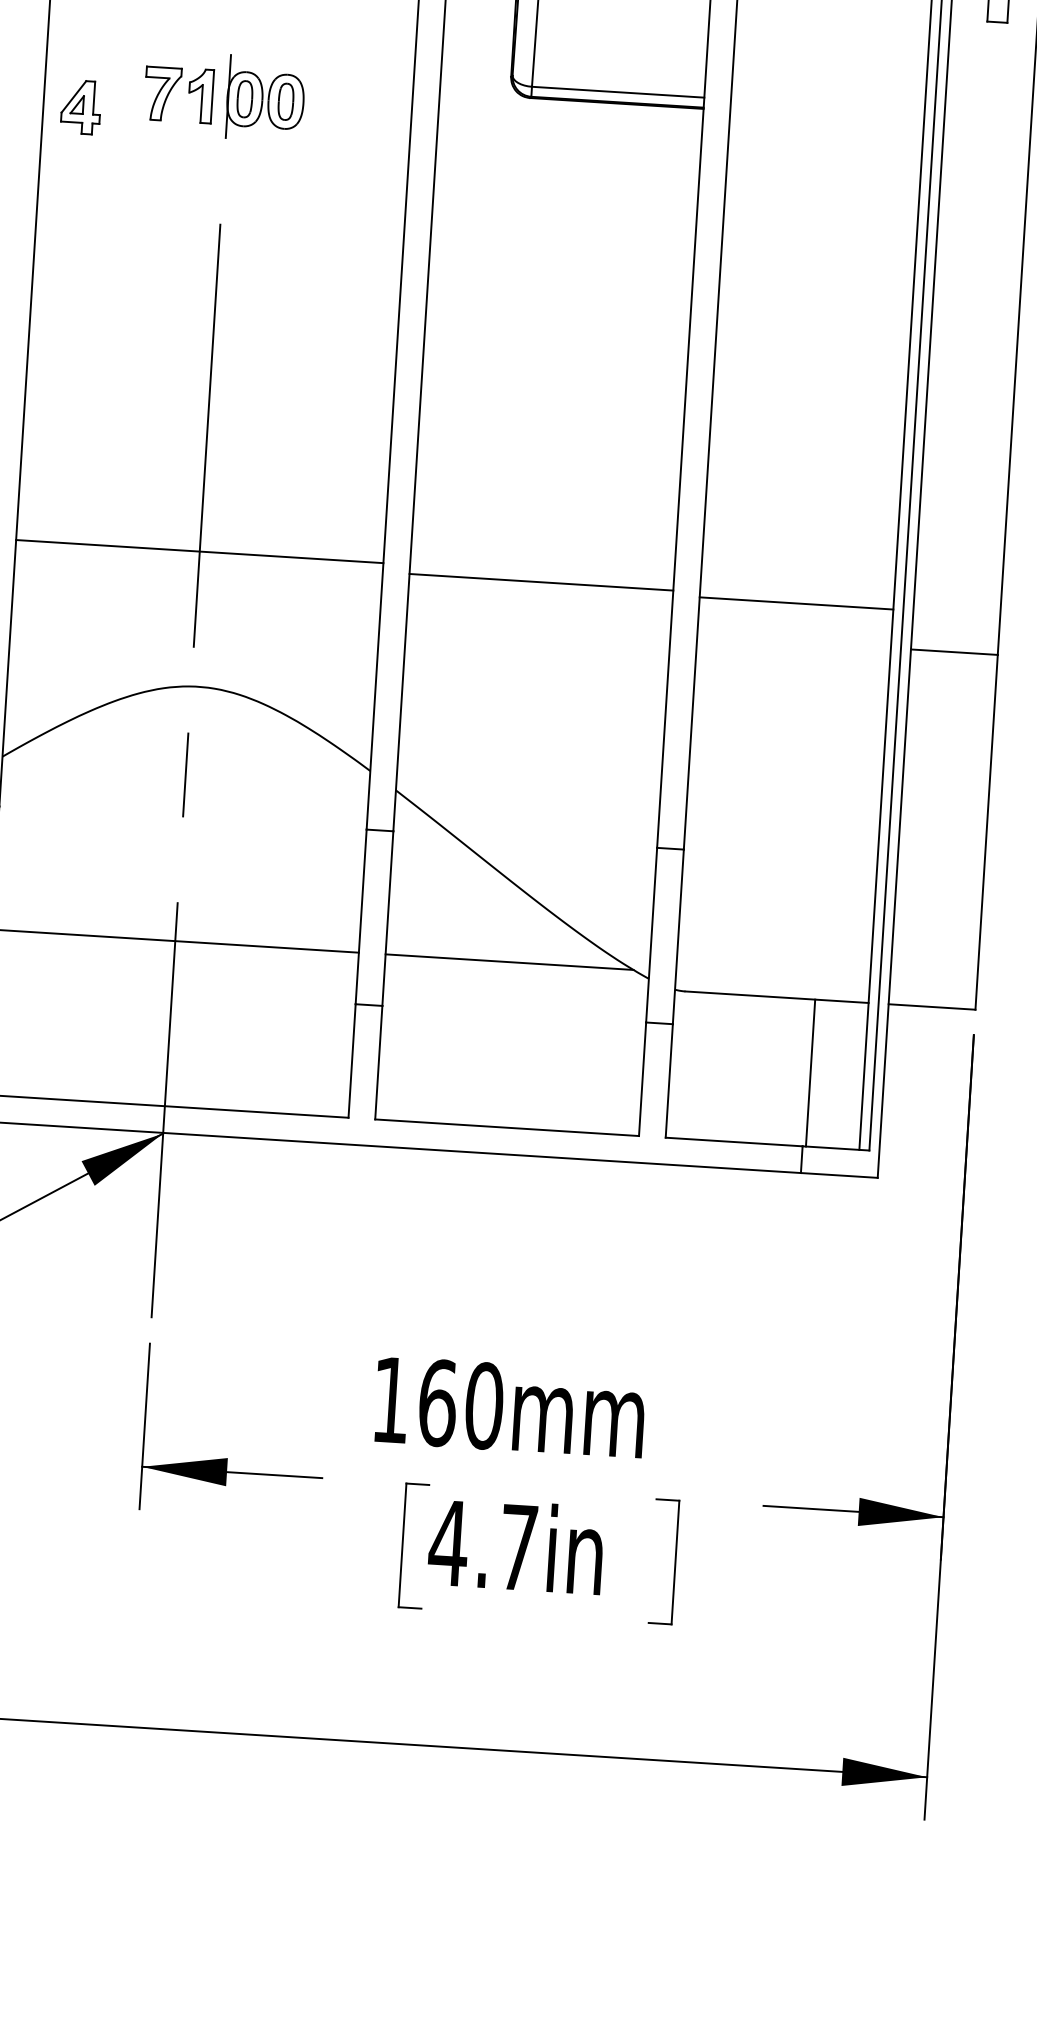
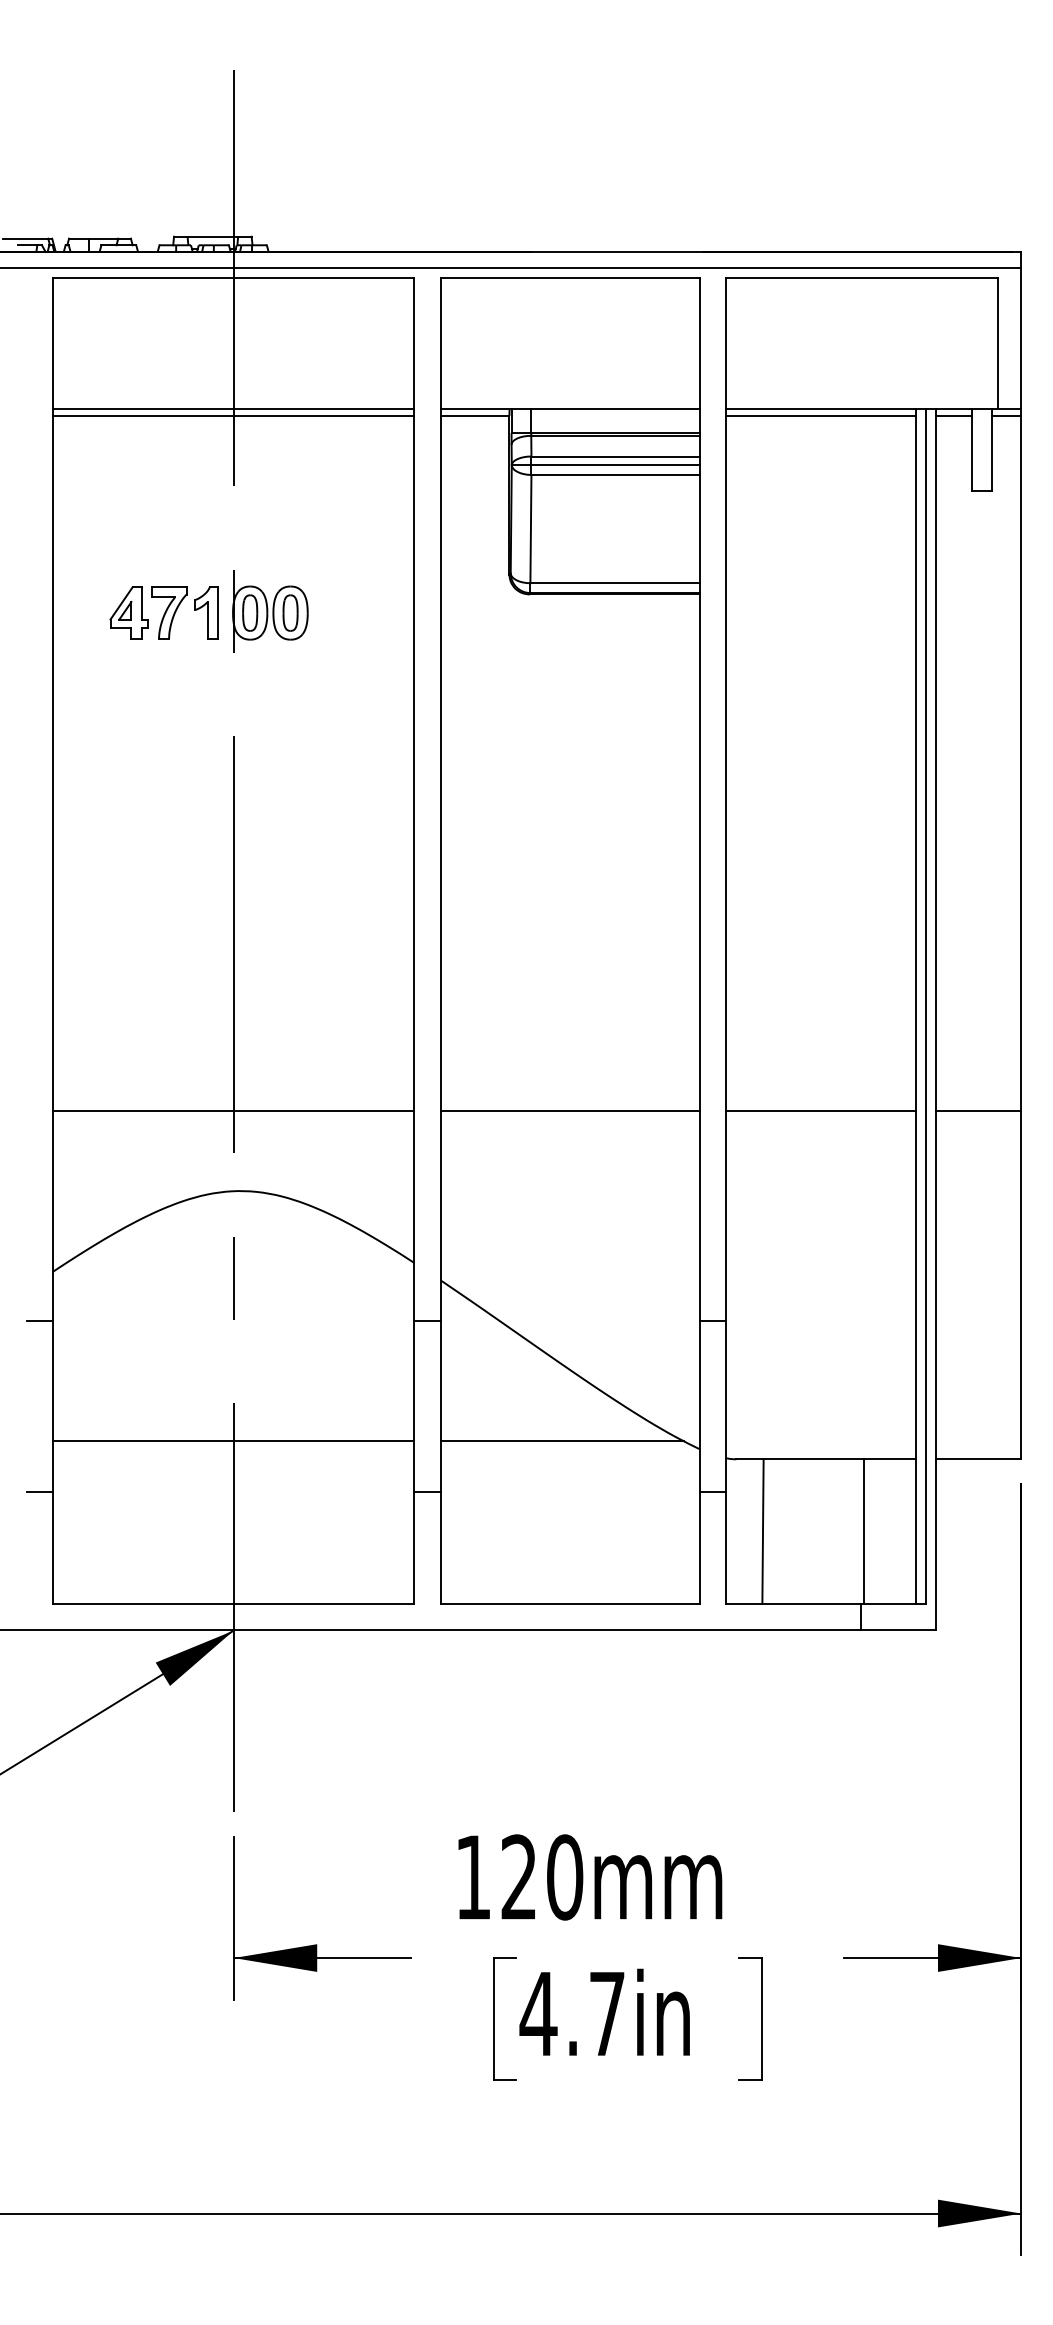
part: (80, 106) -> (128, 612), moved
line: (199, 551) -> (233, 1110), moved
line: (540, 582) -> (569, 1110), moved
line: (796, 603) -> (821, 1110), moved
line: (707, 1066) -> (762, 1531), added
text: (438, 1403) -> (519, 1877), 160mm -> 120mm

